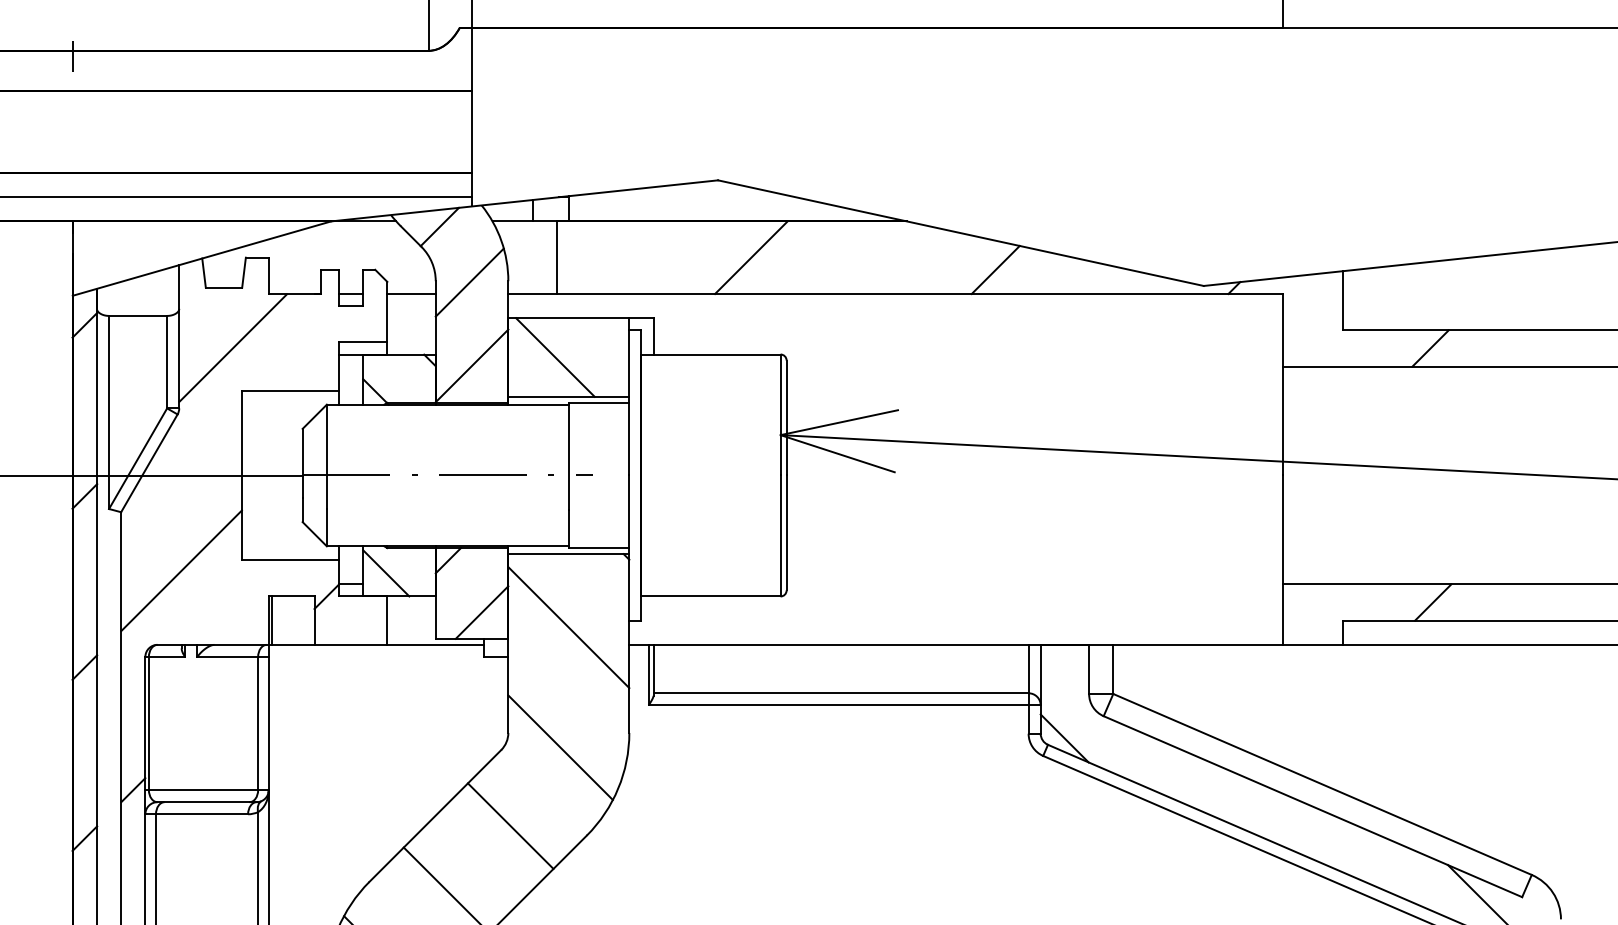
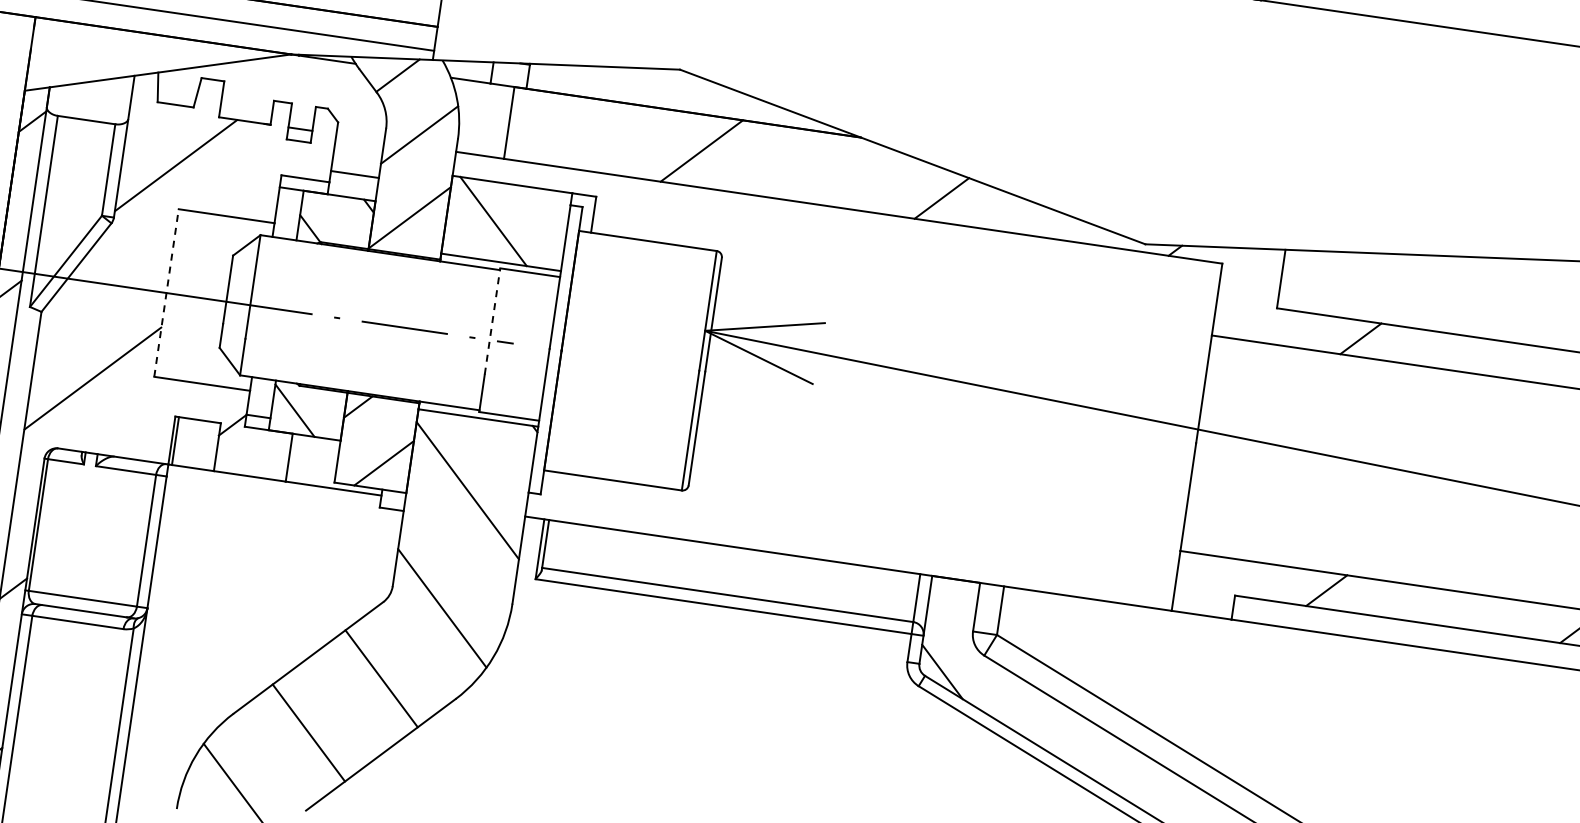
line: (411, 294) -> (354, 174), moved
line: (568, 456) -> (492, 321), solid -> dashed
line: (242, 475) -> (166, 293), solid -> dashed

